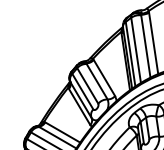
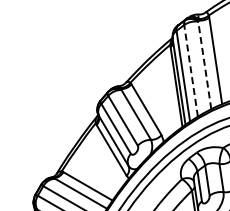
line: (145, 45) -> (204, 64), solid -> dashed
line: (136, 50) -> (191, 70), solid -> dashed

